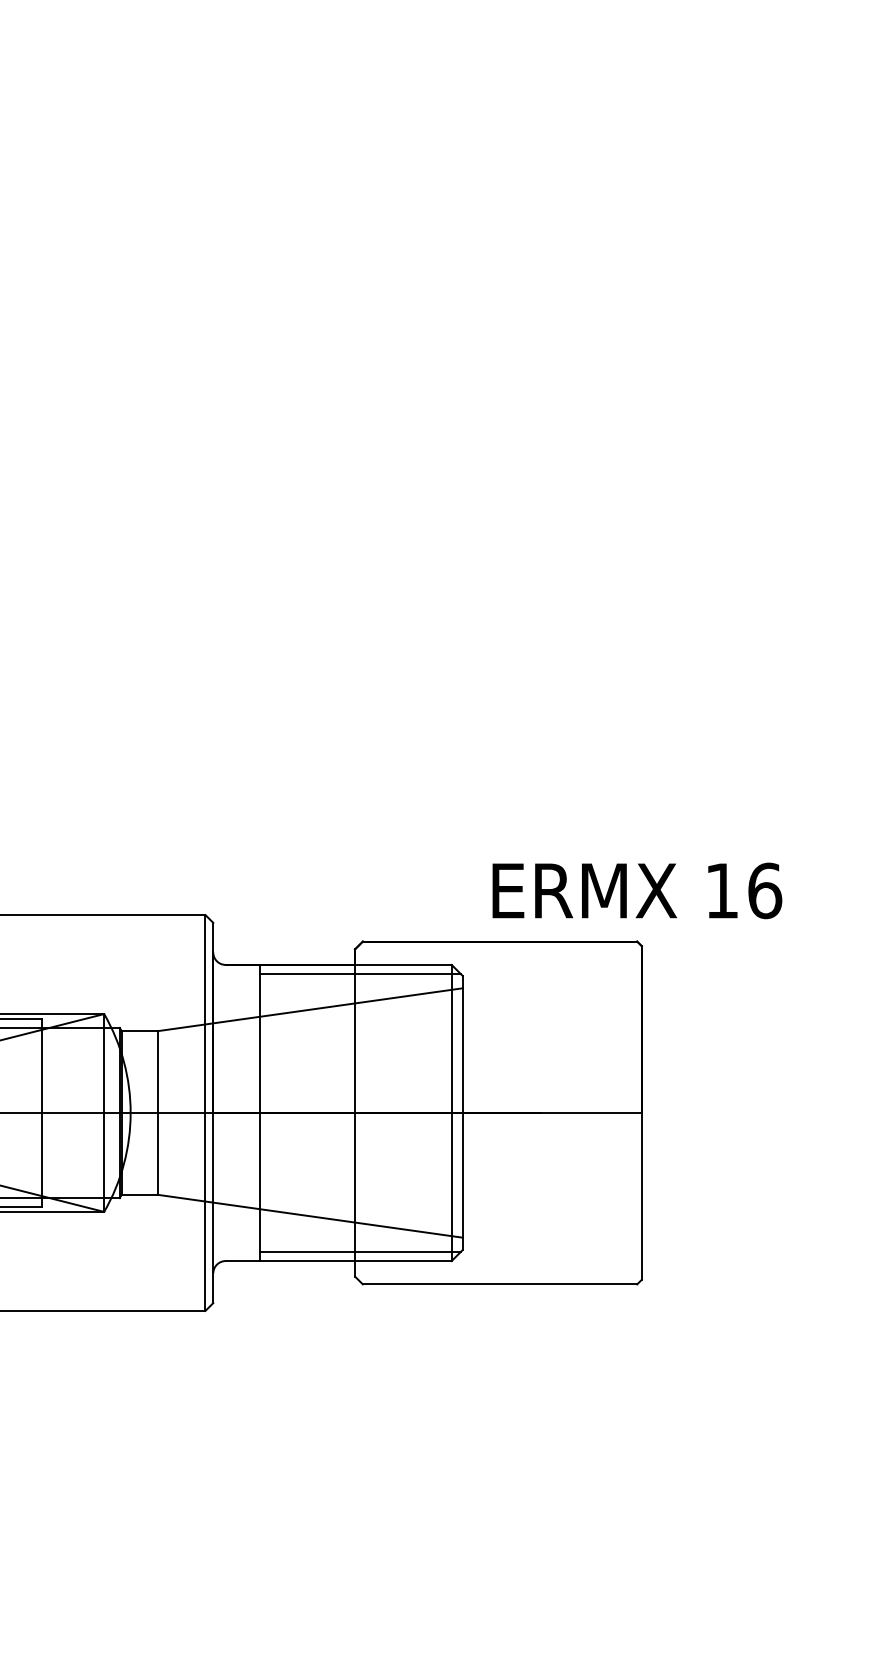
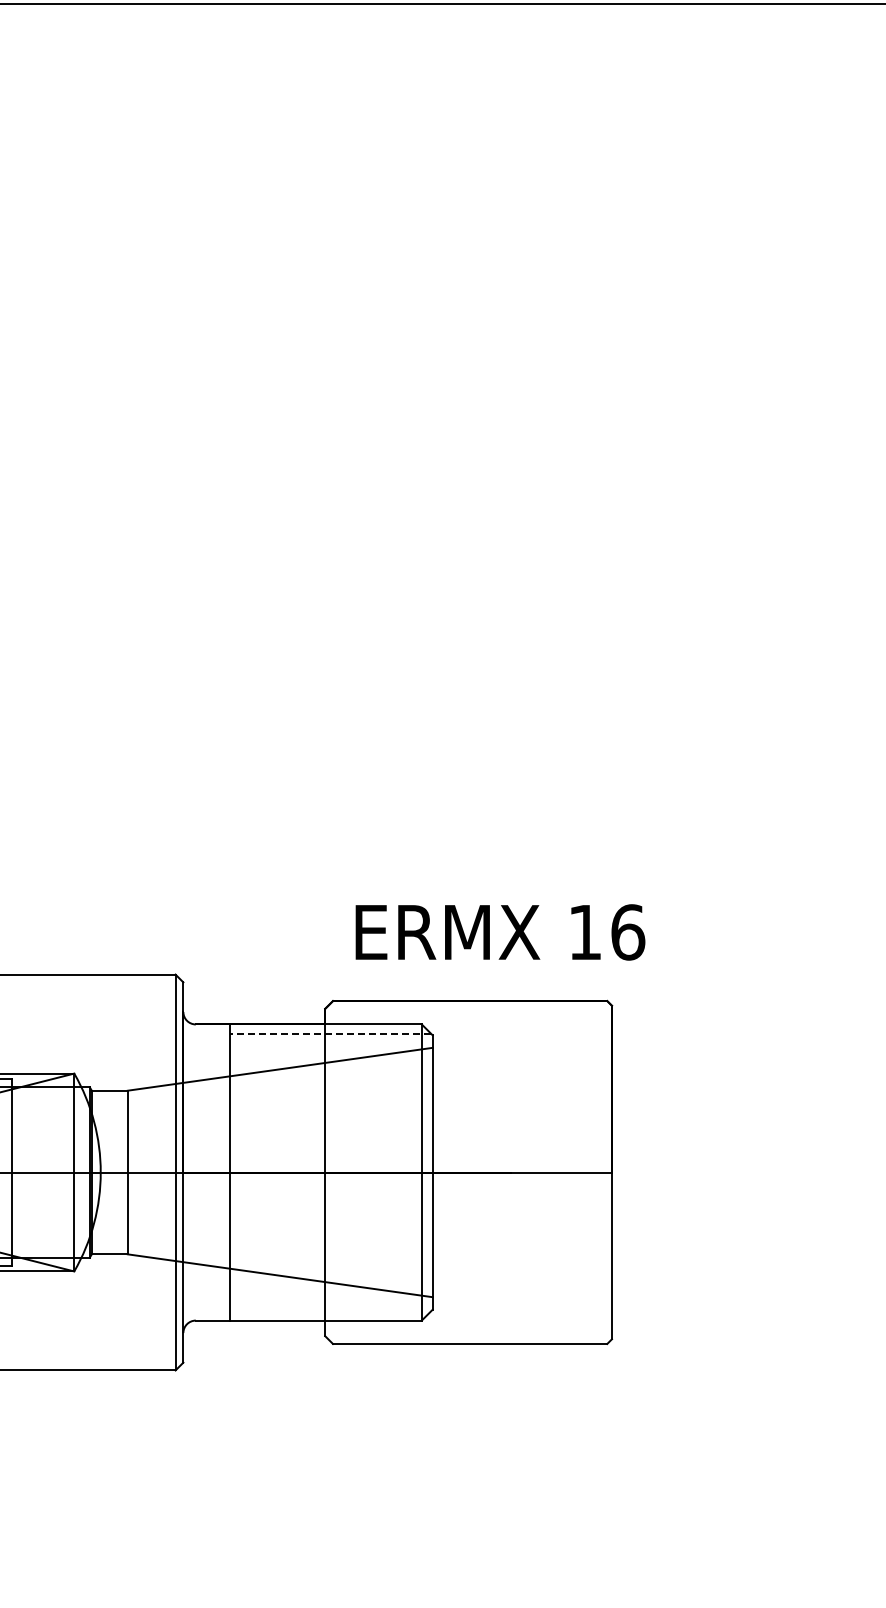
text: (637, 890) -> (500, 932), moved
line: (360, 974) -> (330, 1034), solid -> dashed
line: (360, 1251) -> (330, 1311), removed

